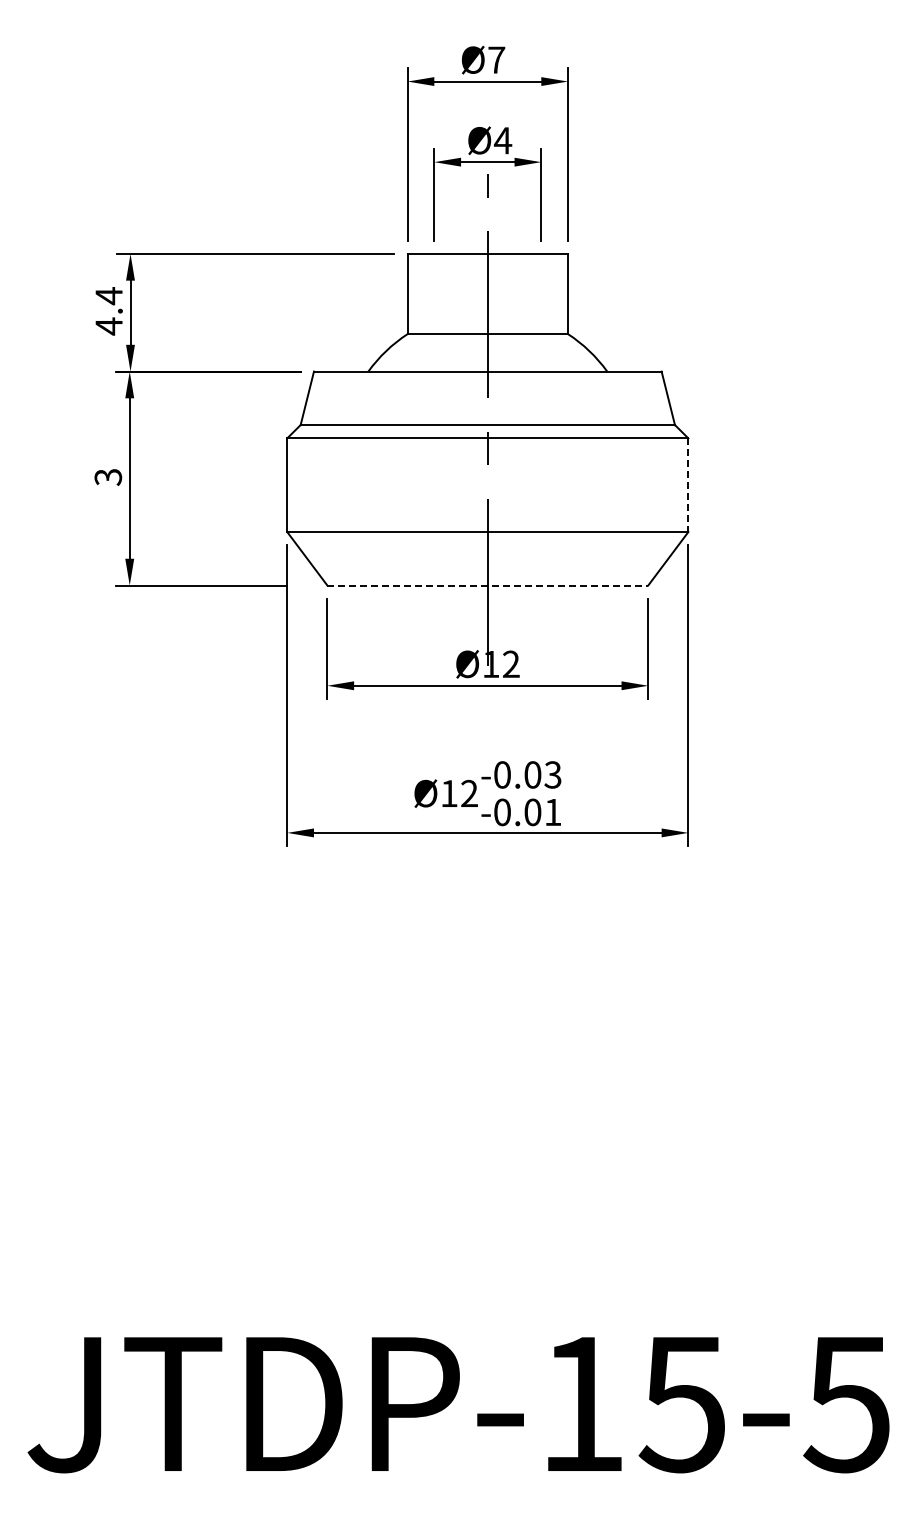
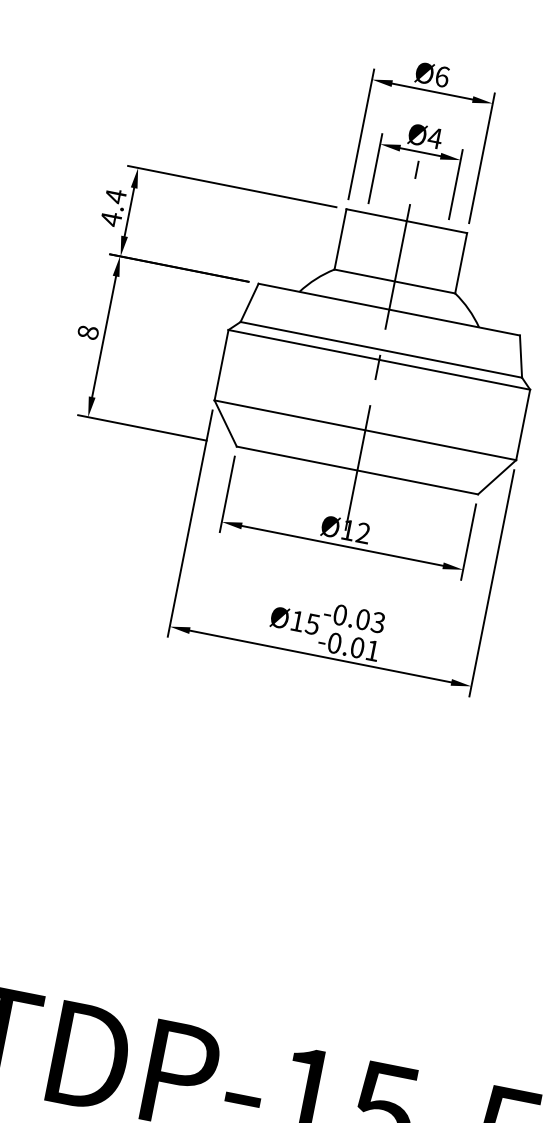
text: (496, 59) -> (442, 76), Ø7 -> Ø6
text: (107, 476) -> (87, 331), 3 -> 8
line: (688, 485) -> (523, 425), dashed -> solid
line: (488, 585) -> (357, 470), dashed -> solid
text: (468, 793) -> (311, 624), Ø12 -> Ø15

